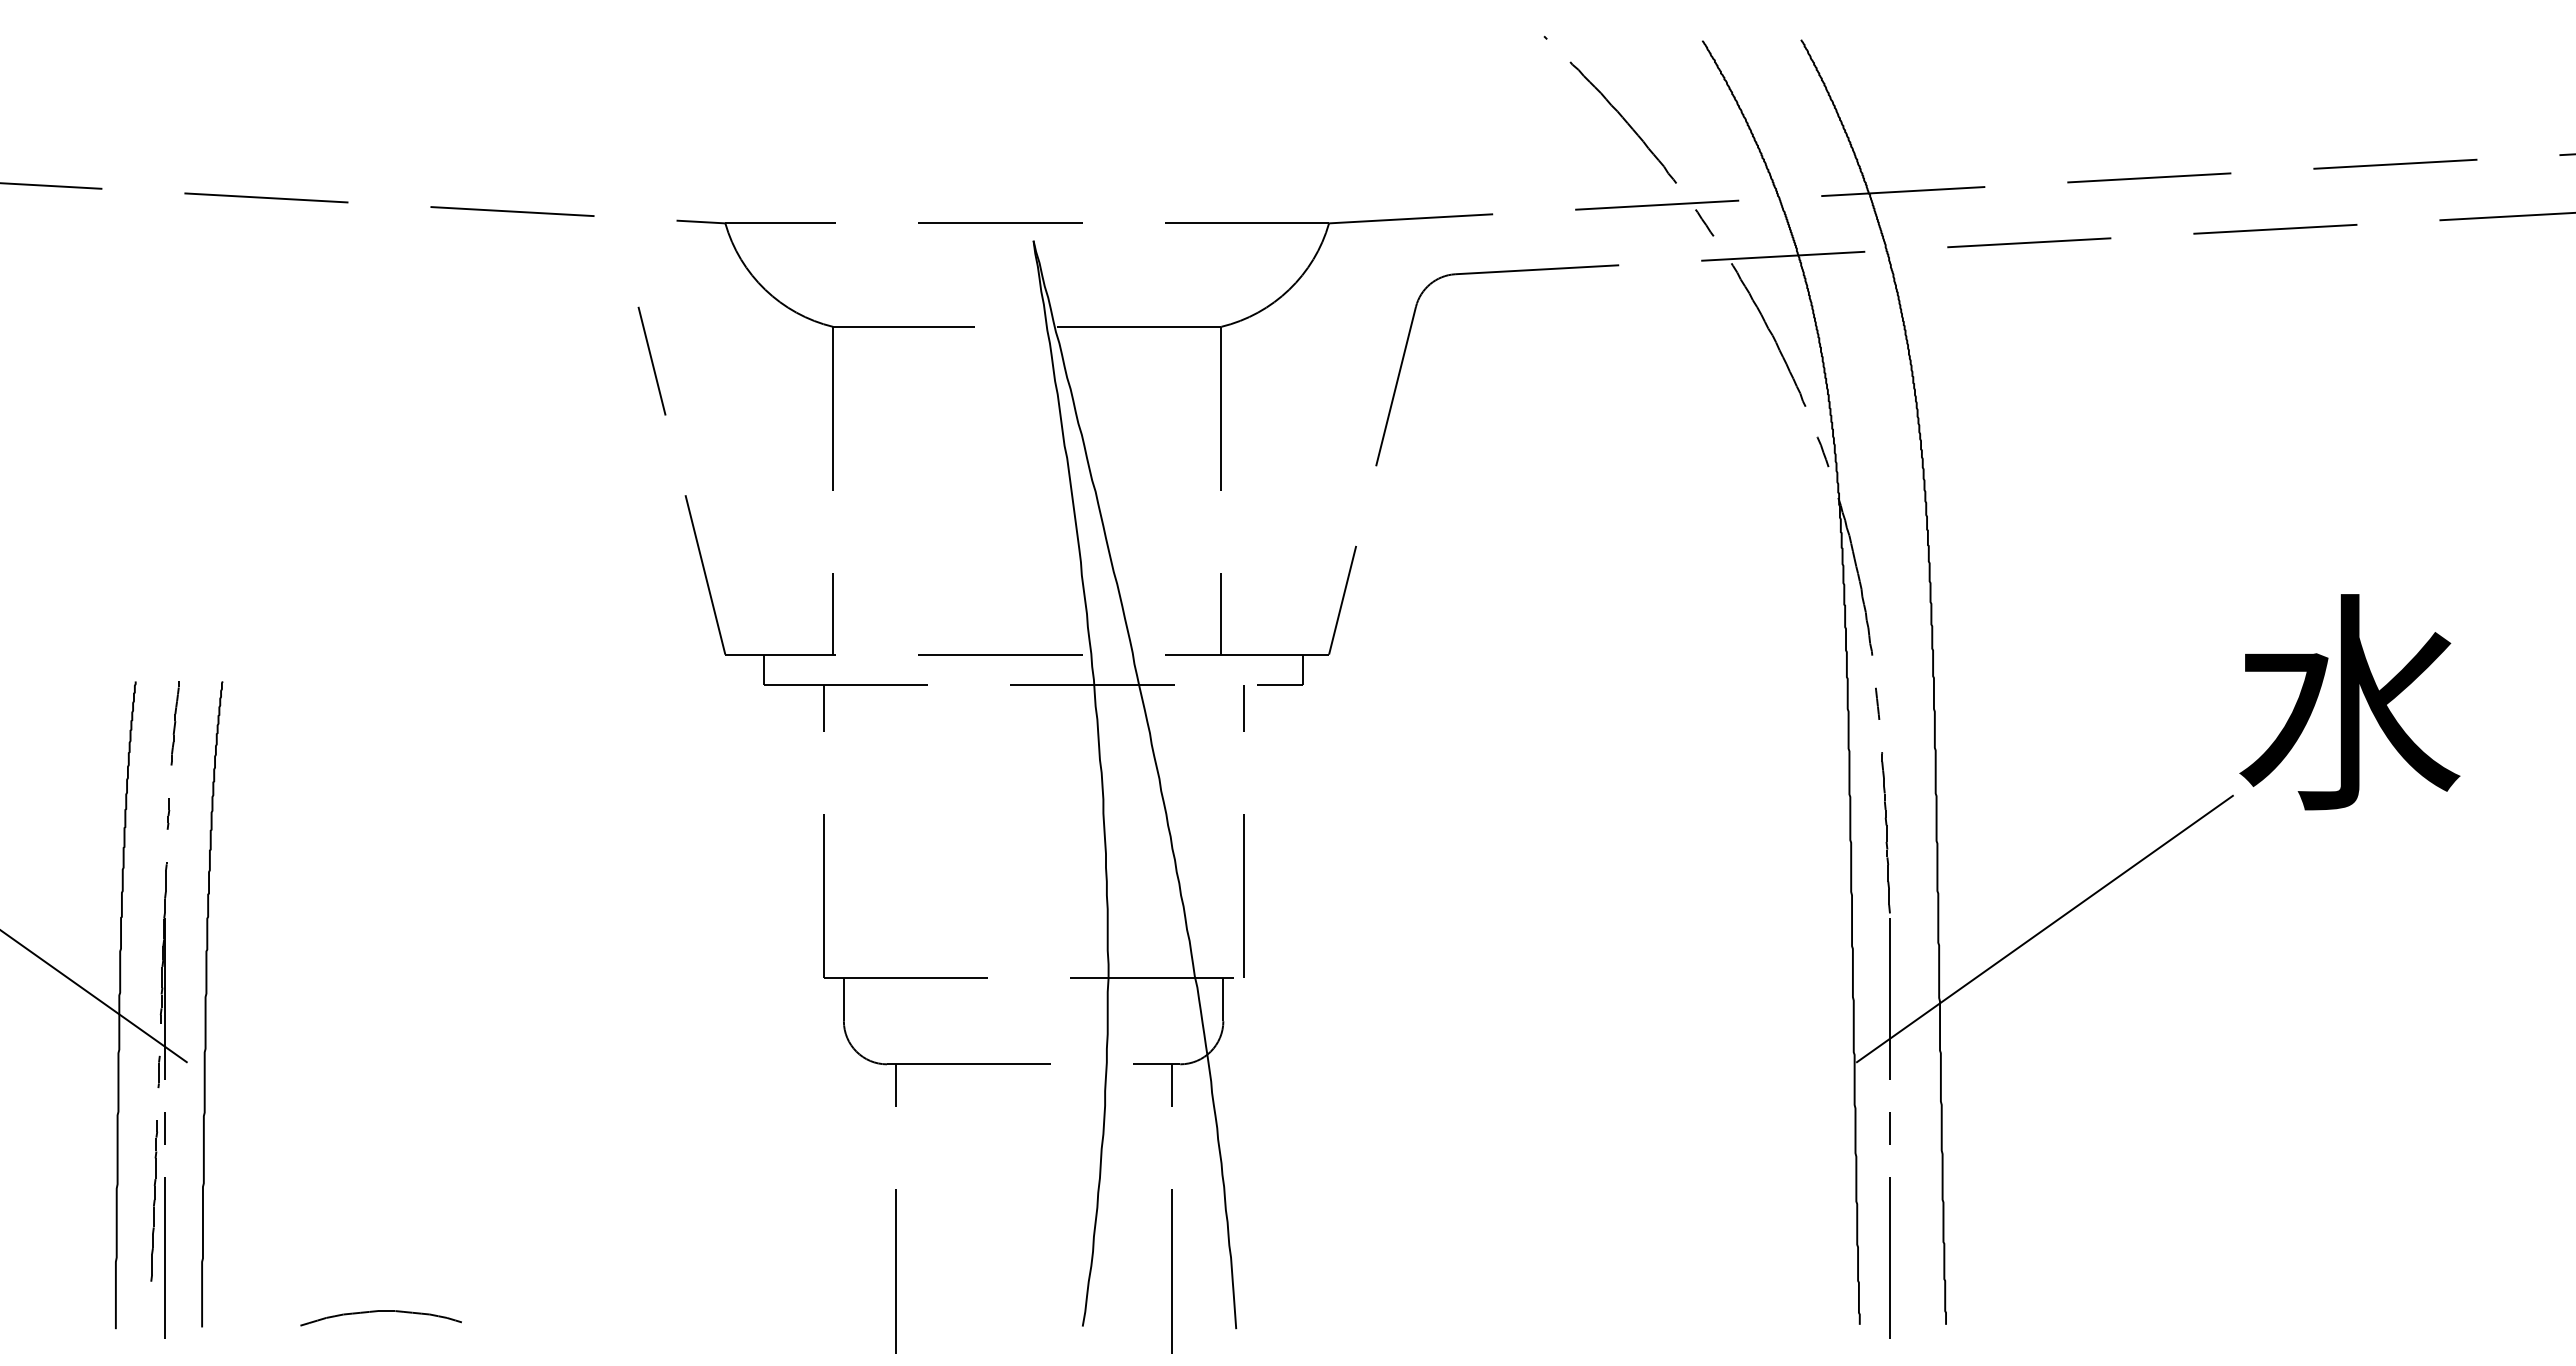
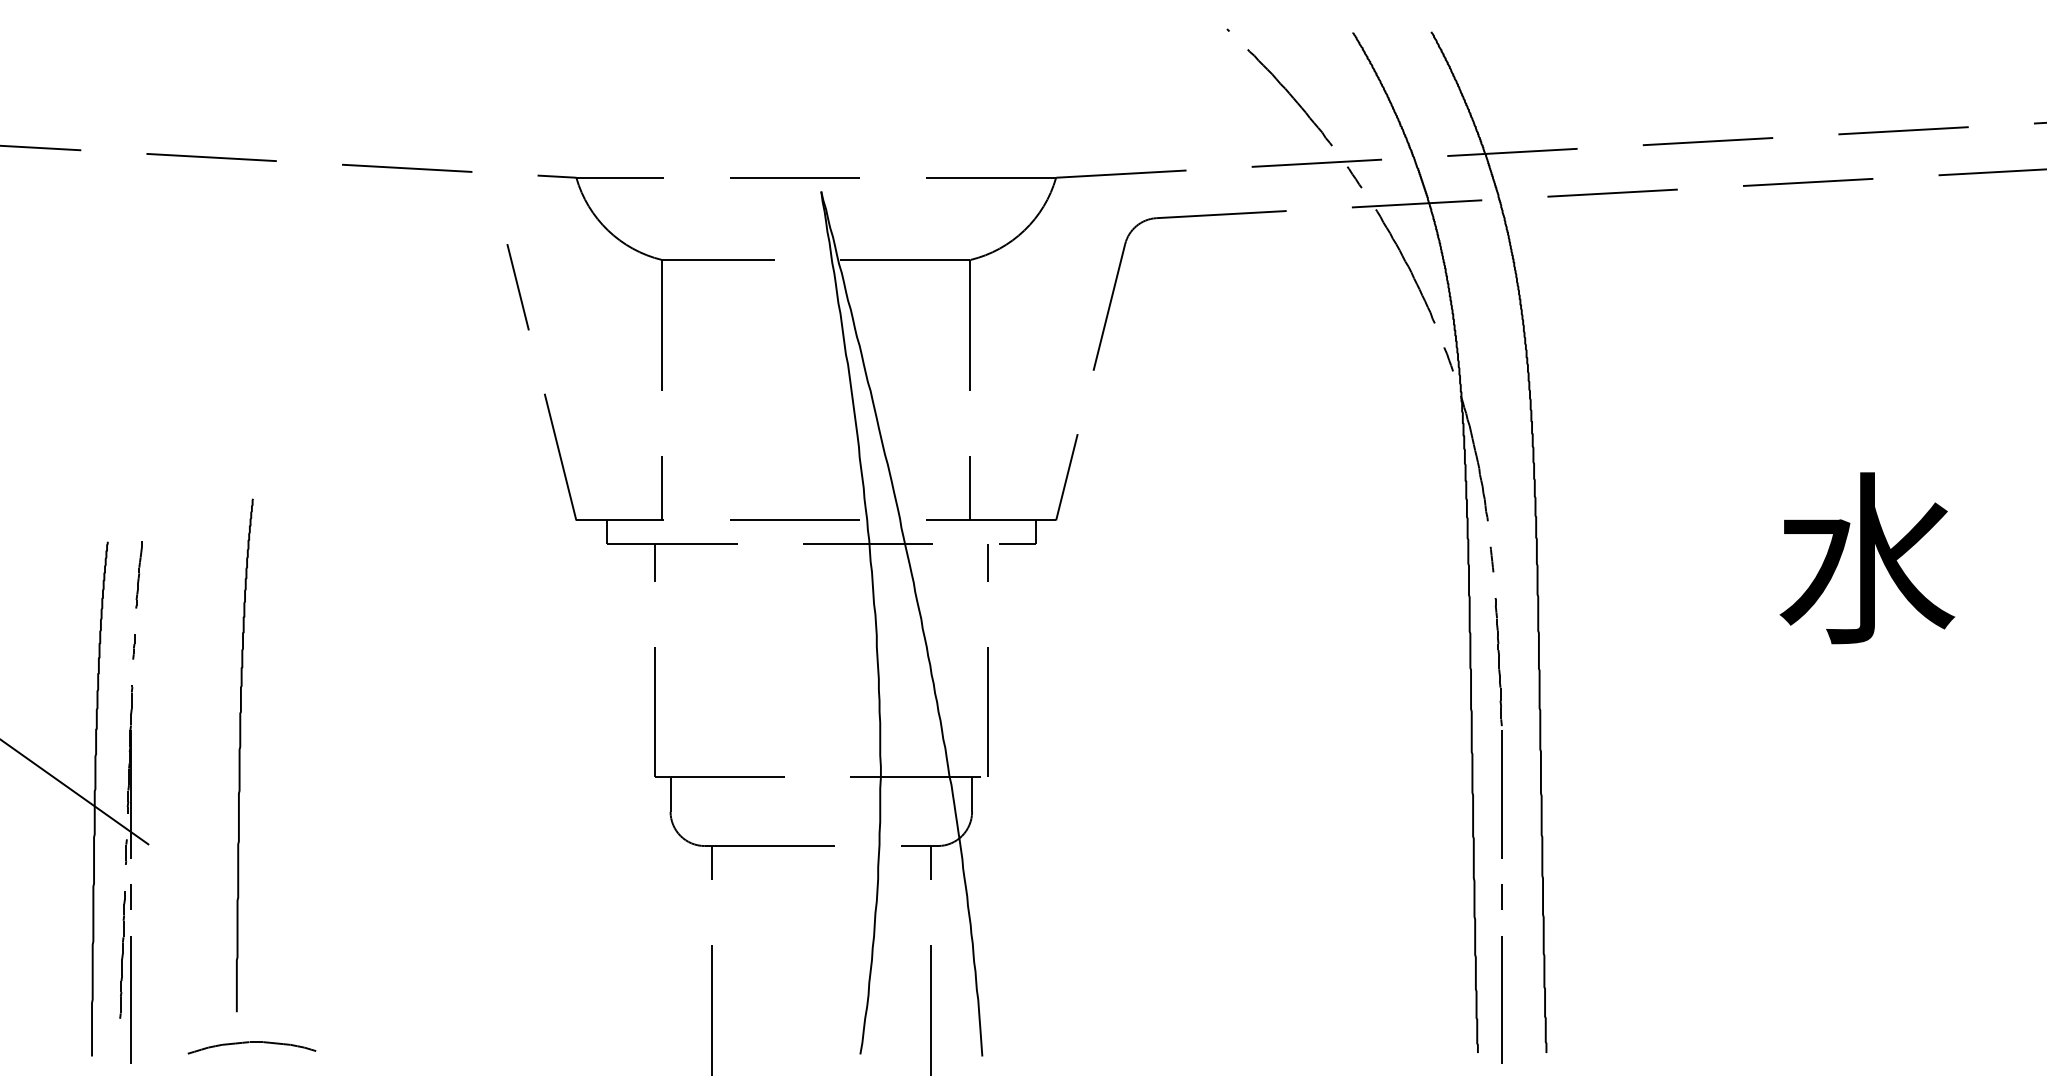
line: (2044, 928) -> (1624, 738), removed
curve: (206, 1004) -> (240, 755), moved
curve: (380, 1311) -> (251, 1042), moved

